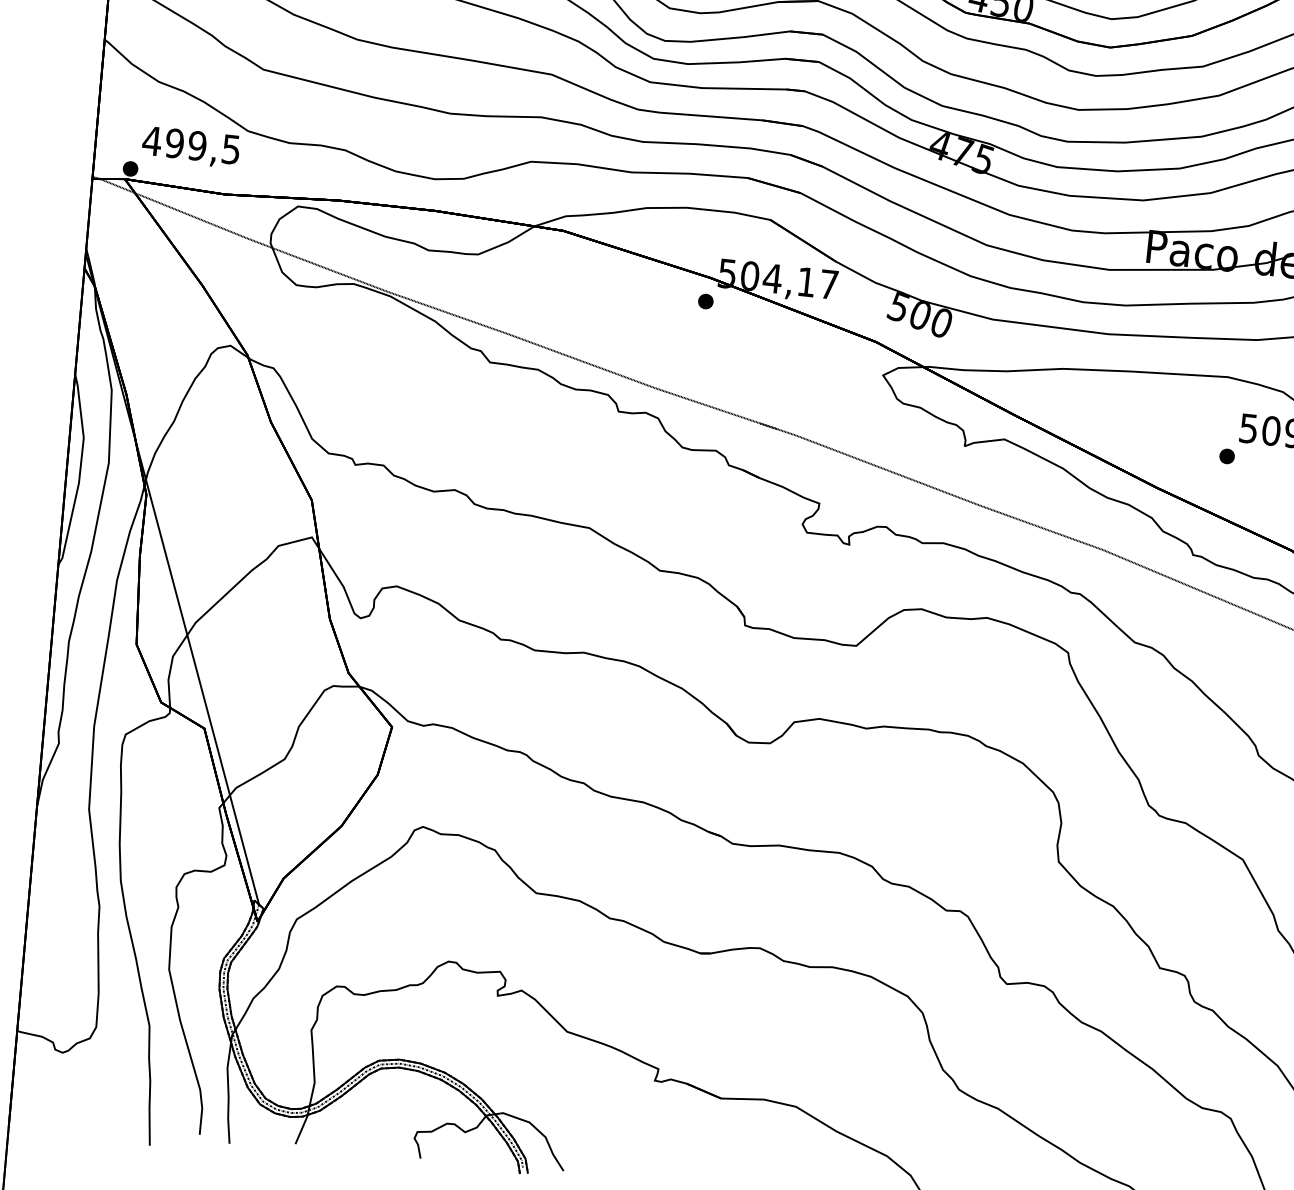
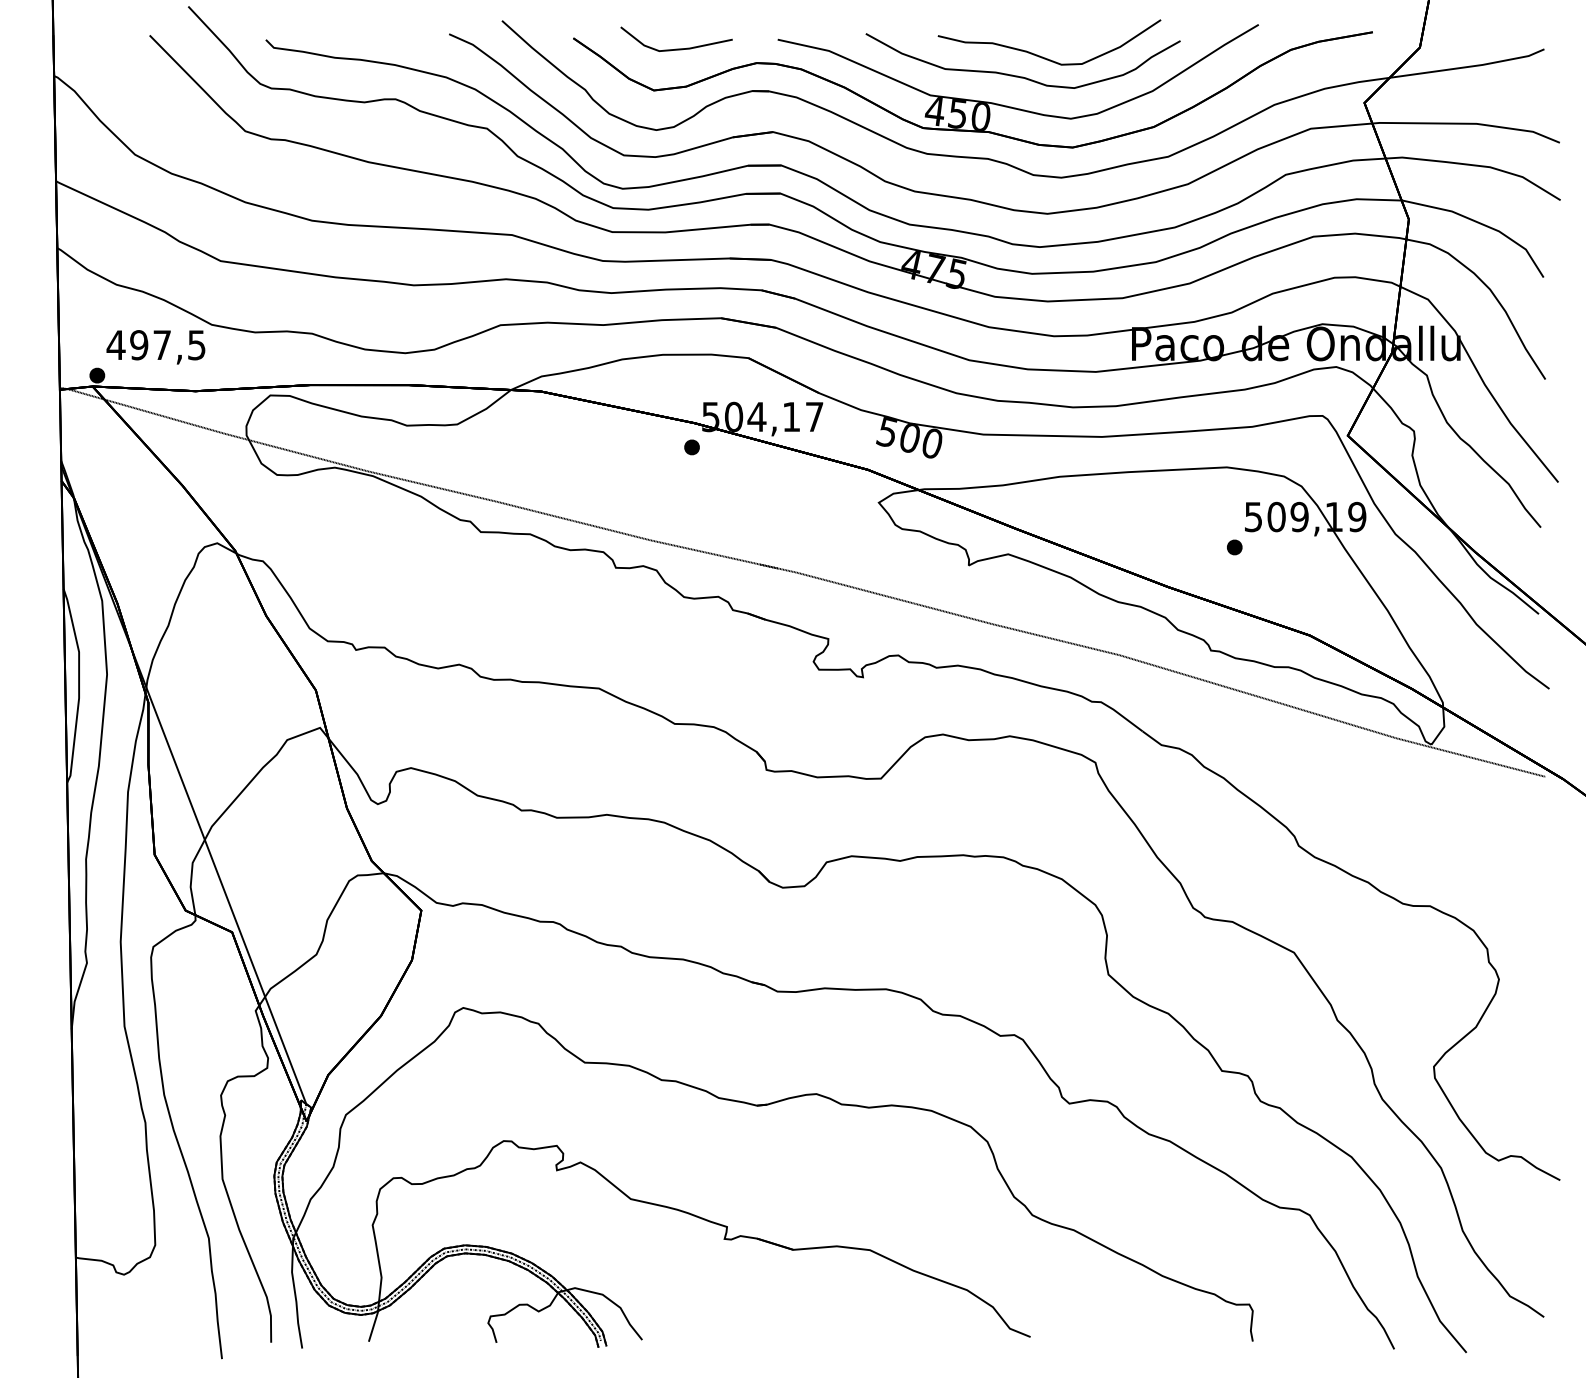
text: (197, 146) -> (162, 345), 499,5 -> 497,5

